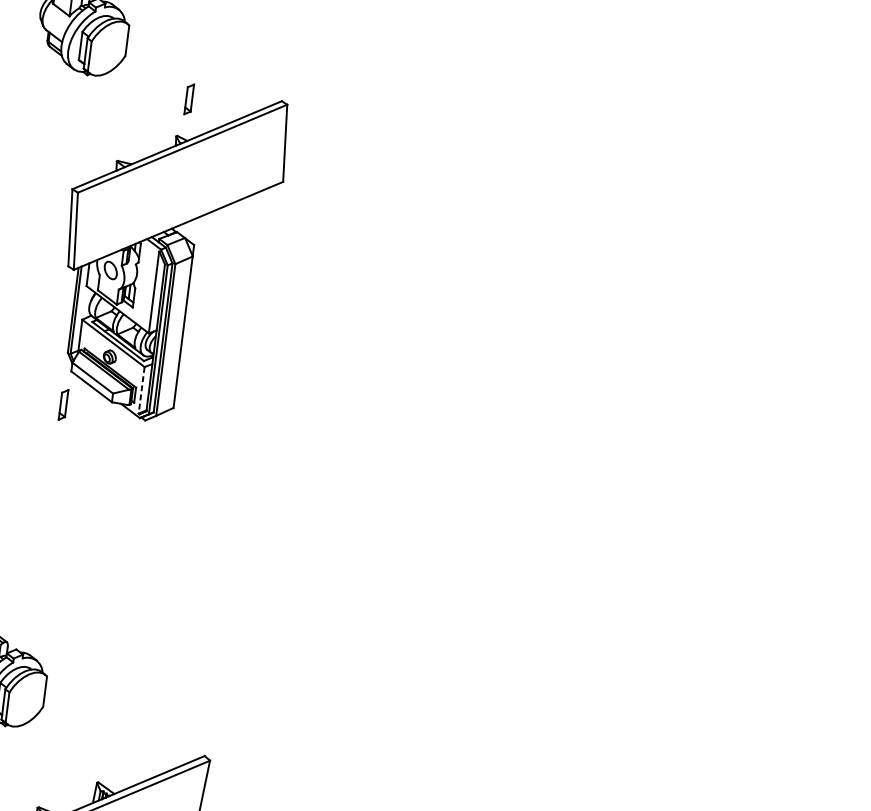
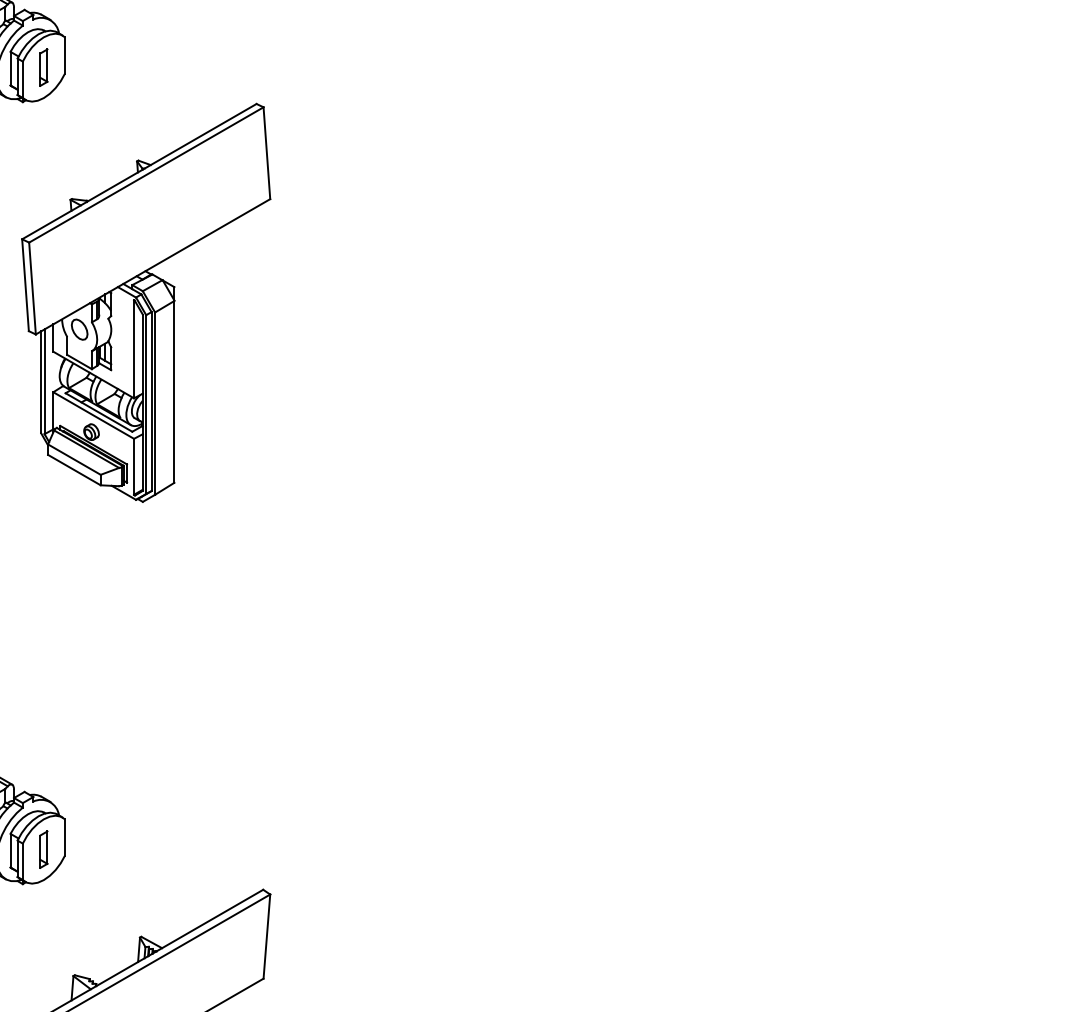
part: (188, 99) -> (43, 67), moved
line: (142, 390) -> (134, 466), dashed -> solid
part: (63, 404) -> (43, 849), moved

